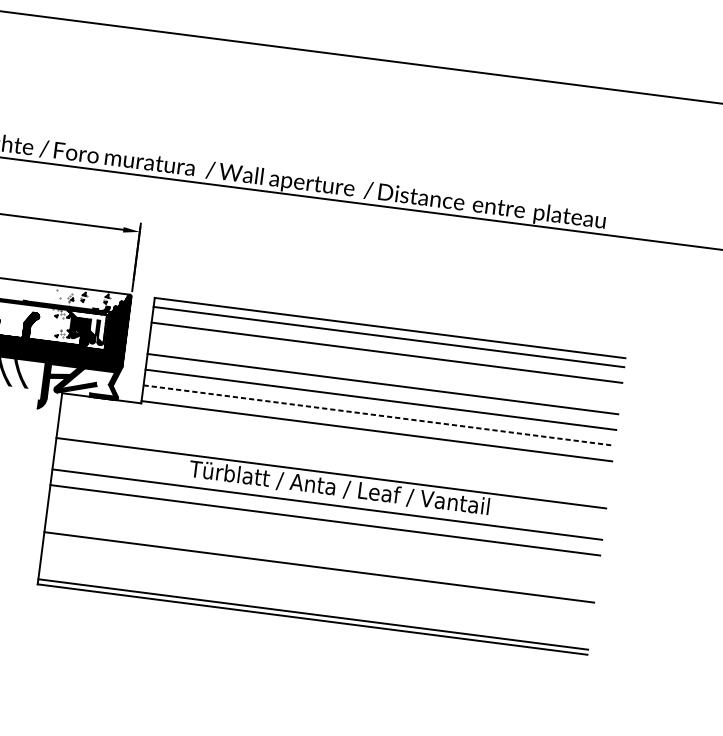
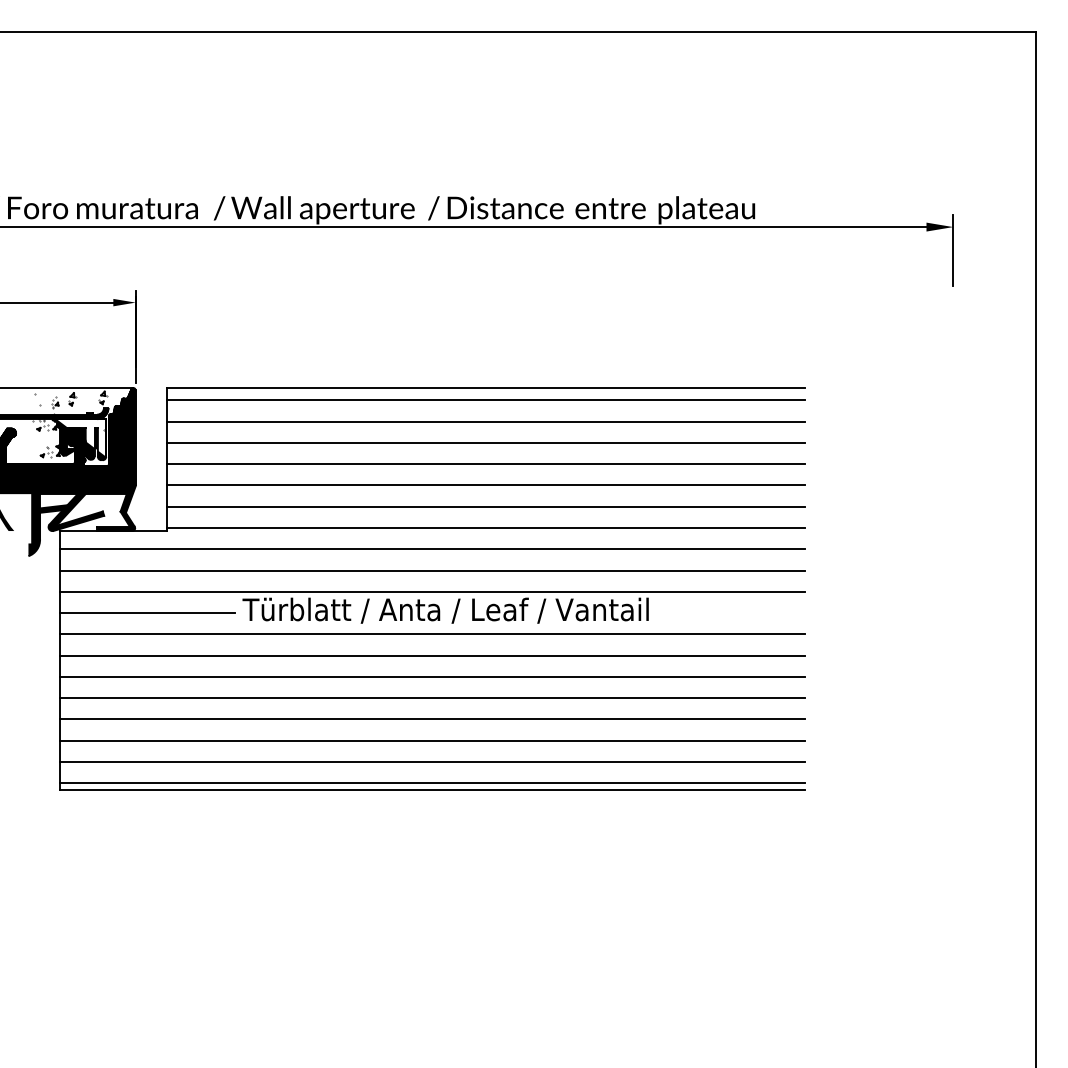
line: (384, 368) -> (485, 442), added
line: (379, 415) -> (486, 506), dashed -> solid
line: (335, 442) -> (432, 549), added
line: (333, 457) -> (432, 570), added
line: (119, 462) -> (147, 613), added
line: (323, 535) -> (432, 676), added
line: (321, 551) -> (432, 698), added
line: (317, 582) -> (432, 740), added
line: (315, 599) -> (432, 762), added

